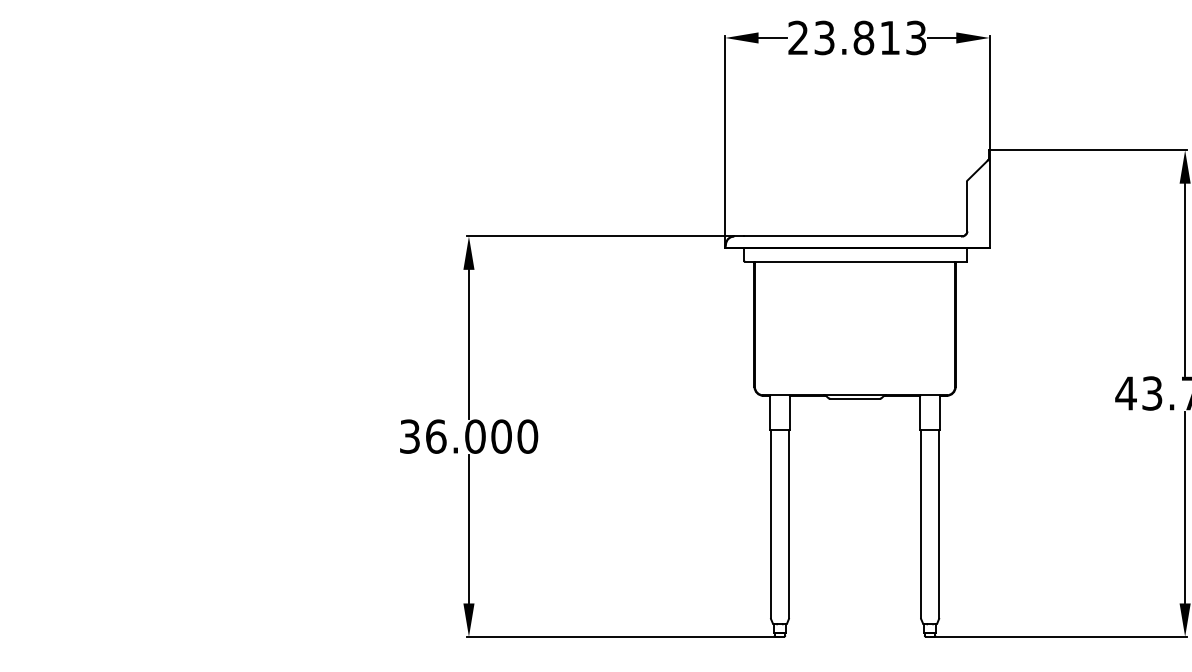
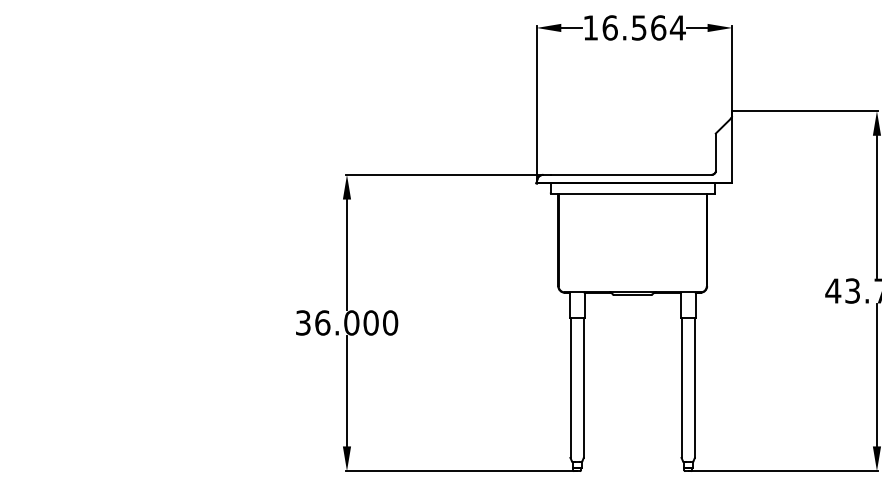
text: (857, 37) -> (634, 27), 23.813 -> 16.564

